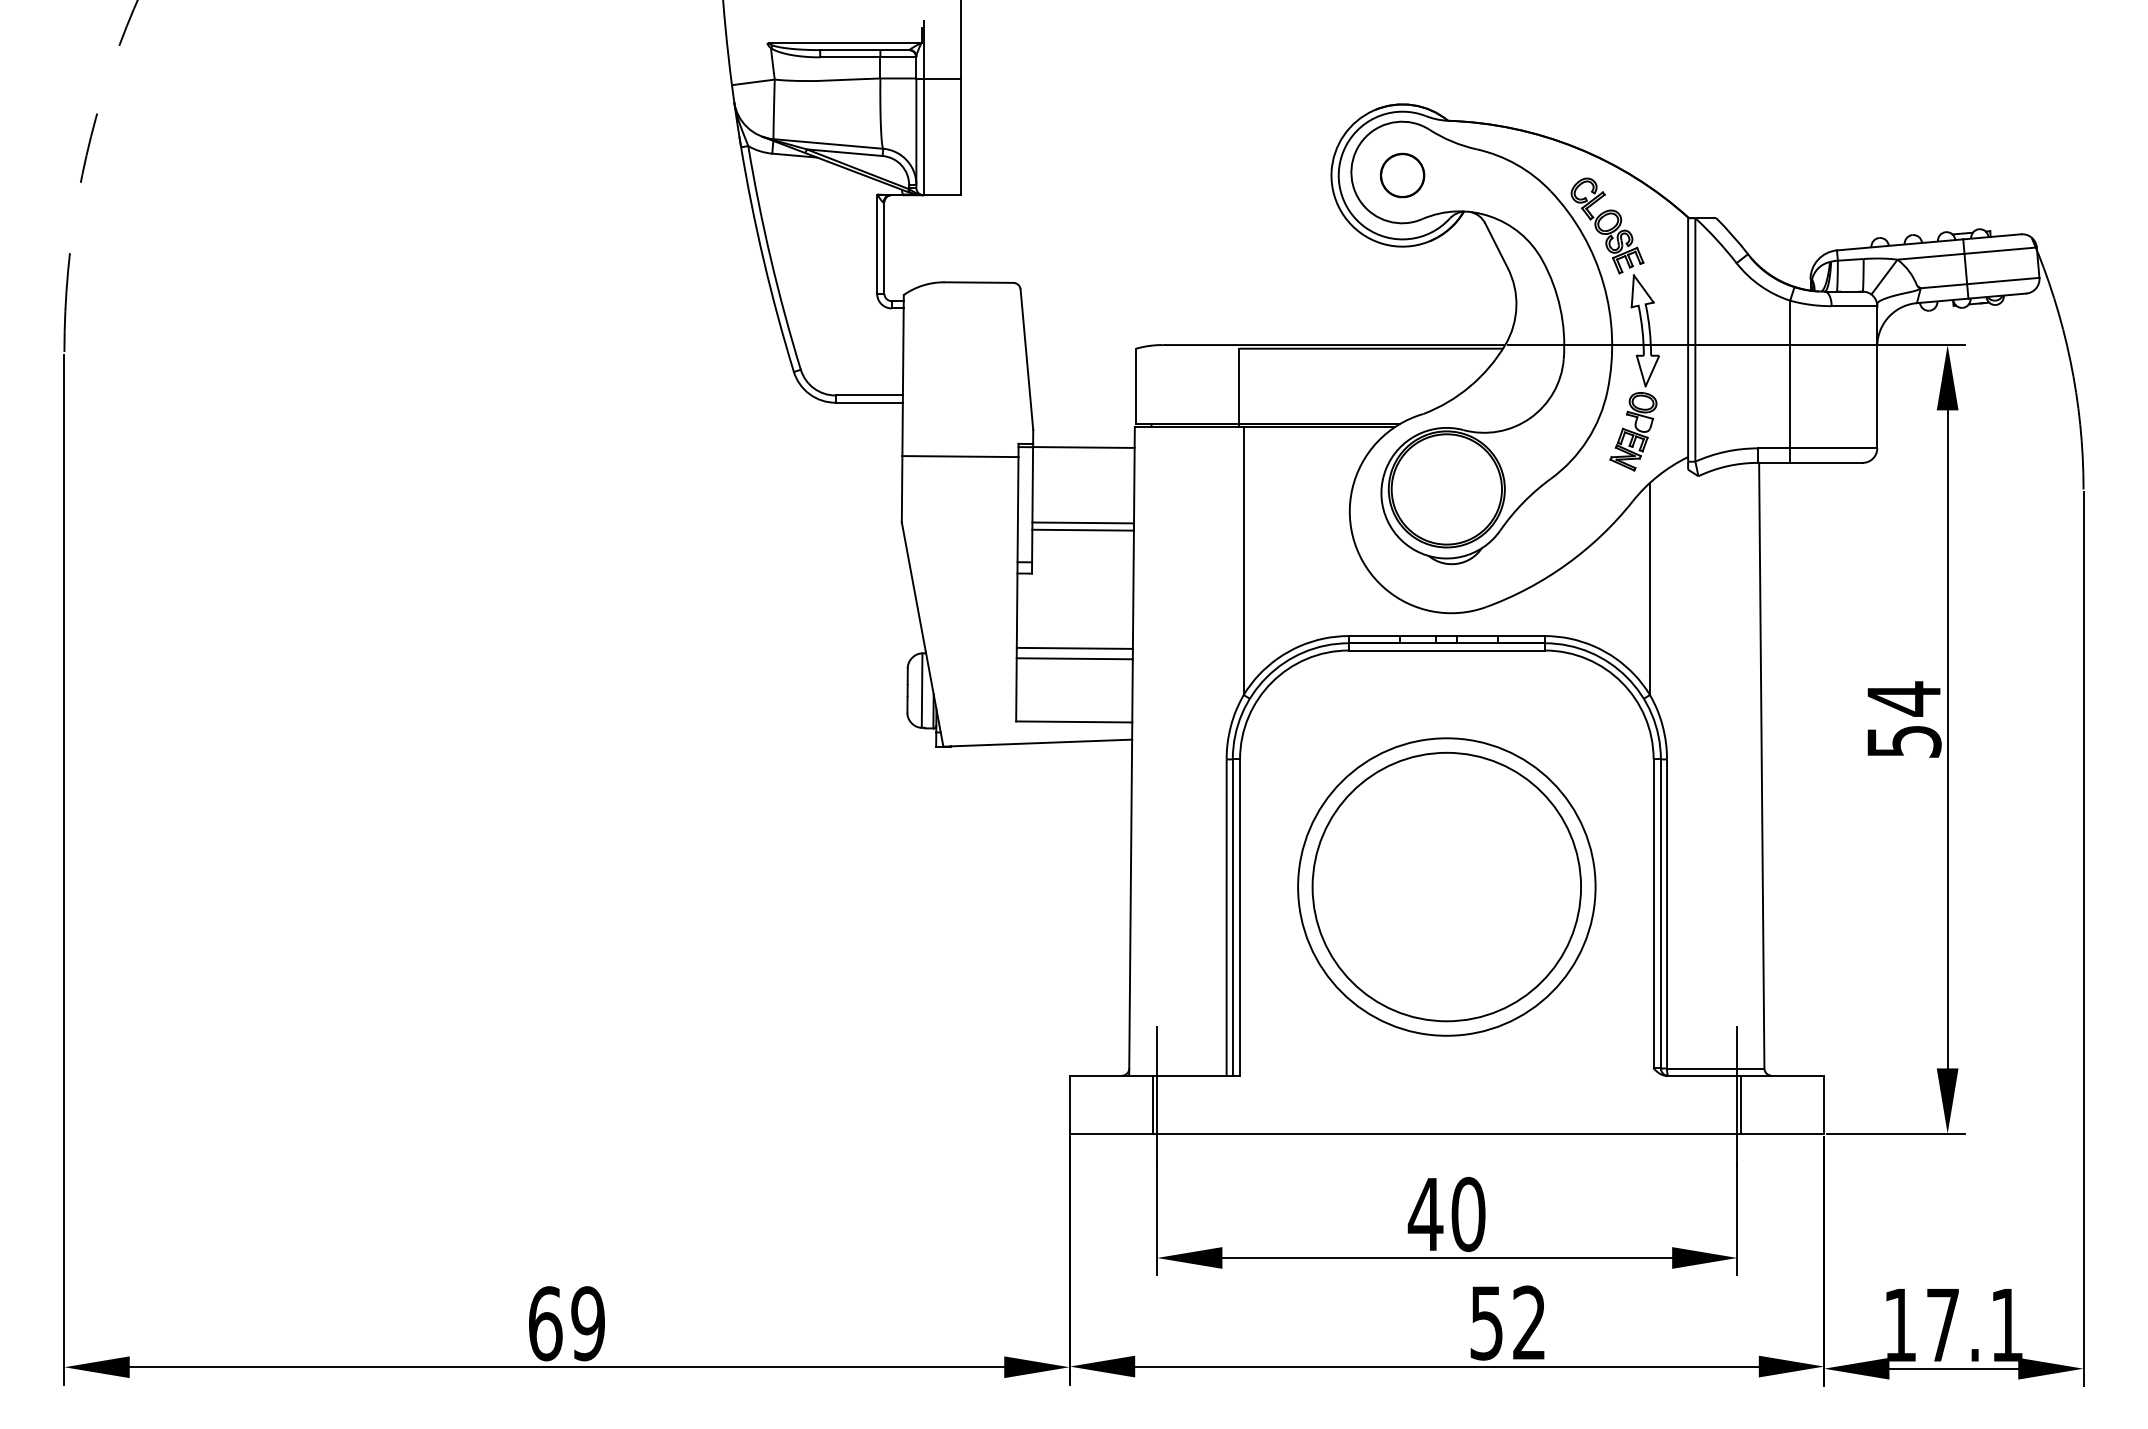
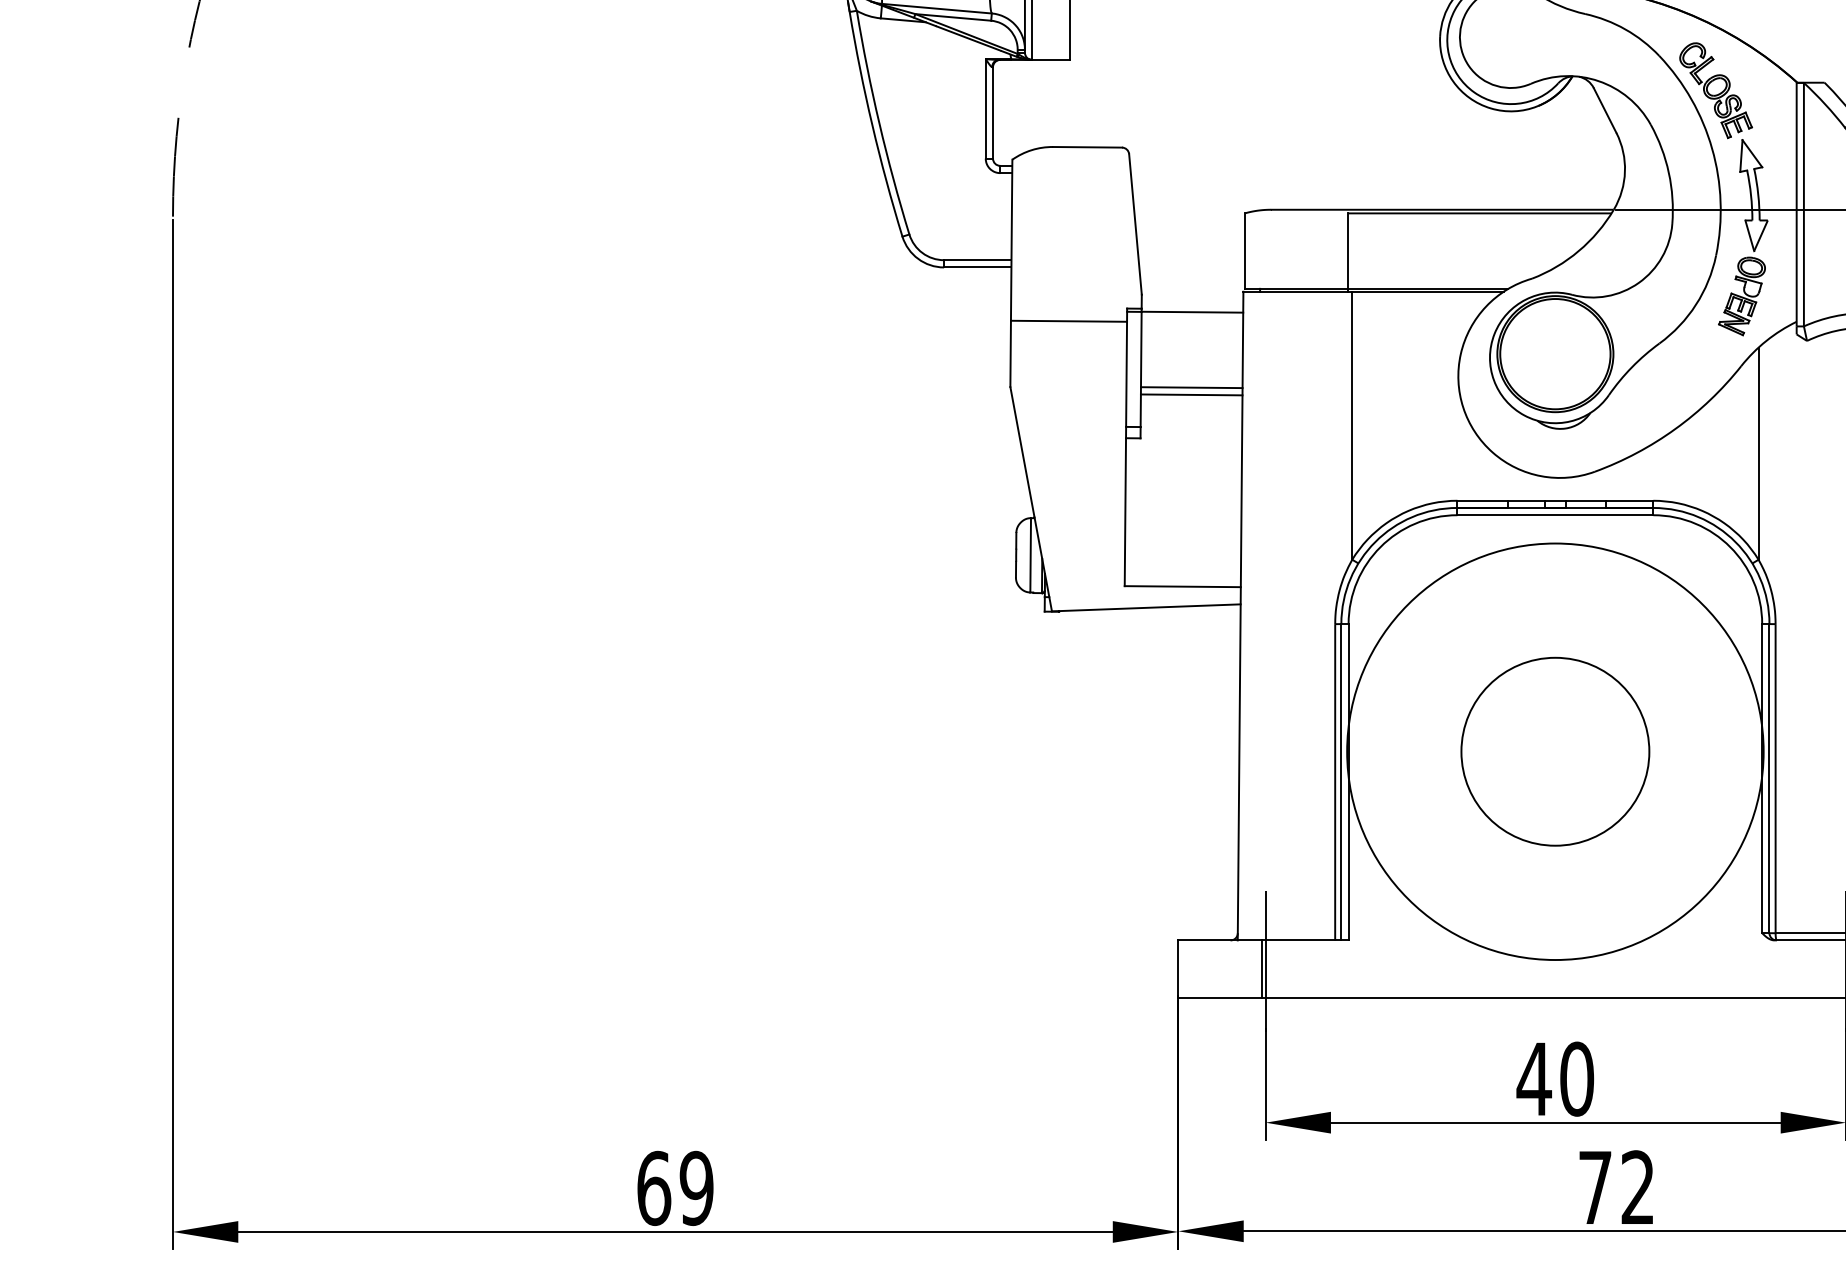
part: (1402, 175) -> (1511, 40), removed
line: (1074, 647) -> (1183, 512), removed
line: (1074, 658) -> (1183, 523), removed
circle: (1446, 886) -> (1555, 751), size x0.7
circle: (1446, 886) -> (1555, 751), size x1.4
text: (1486, 1323) -> (1595, 1188), 52 -> 72

